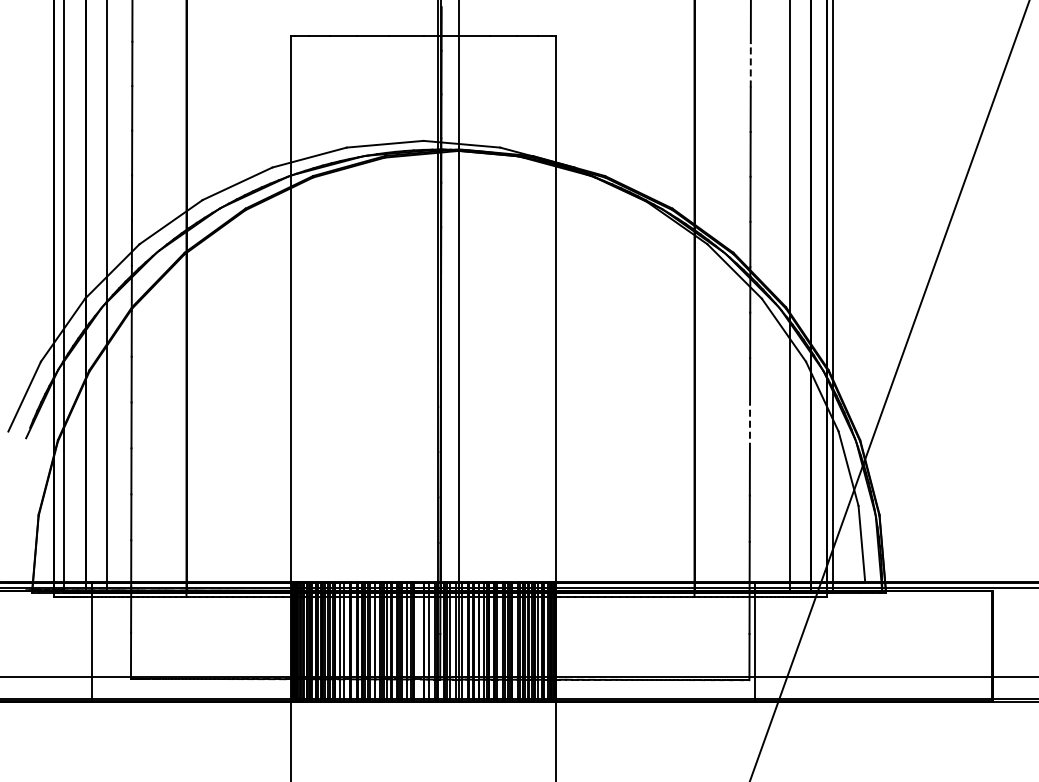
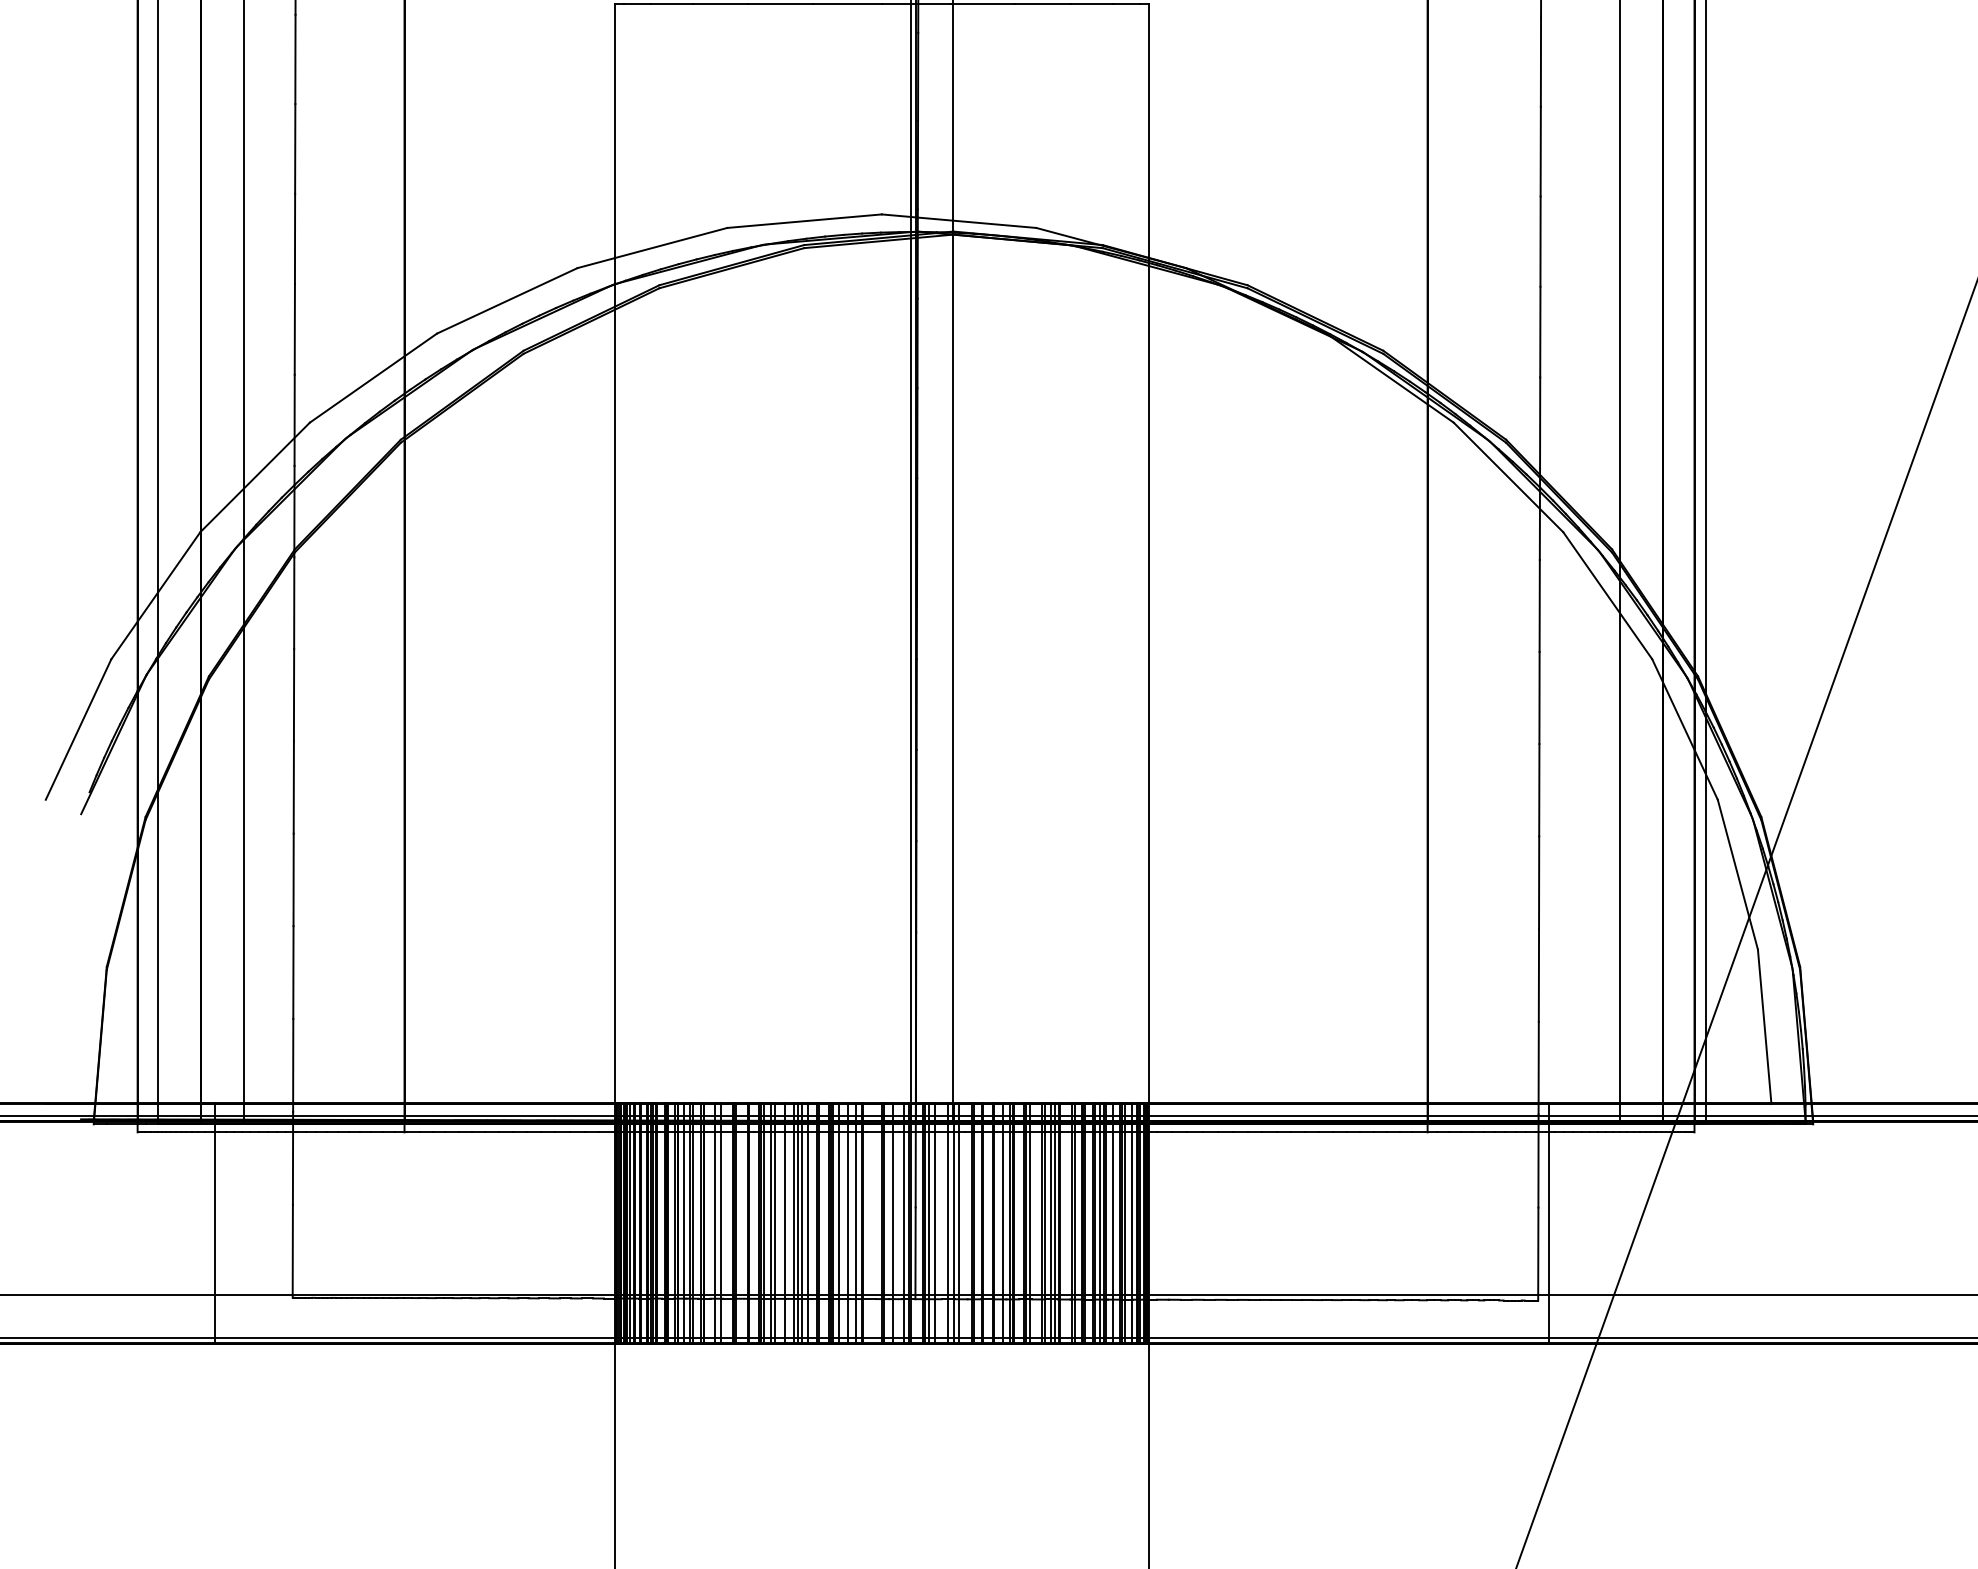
line: (750, 64) -> (1540, 60), dashed -> solid
line: (749, 426) -> (1538, 789), dashed -> solid

